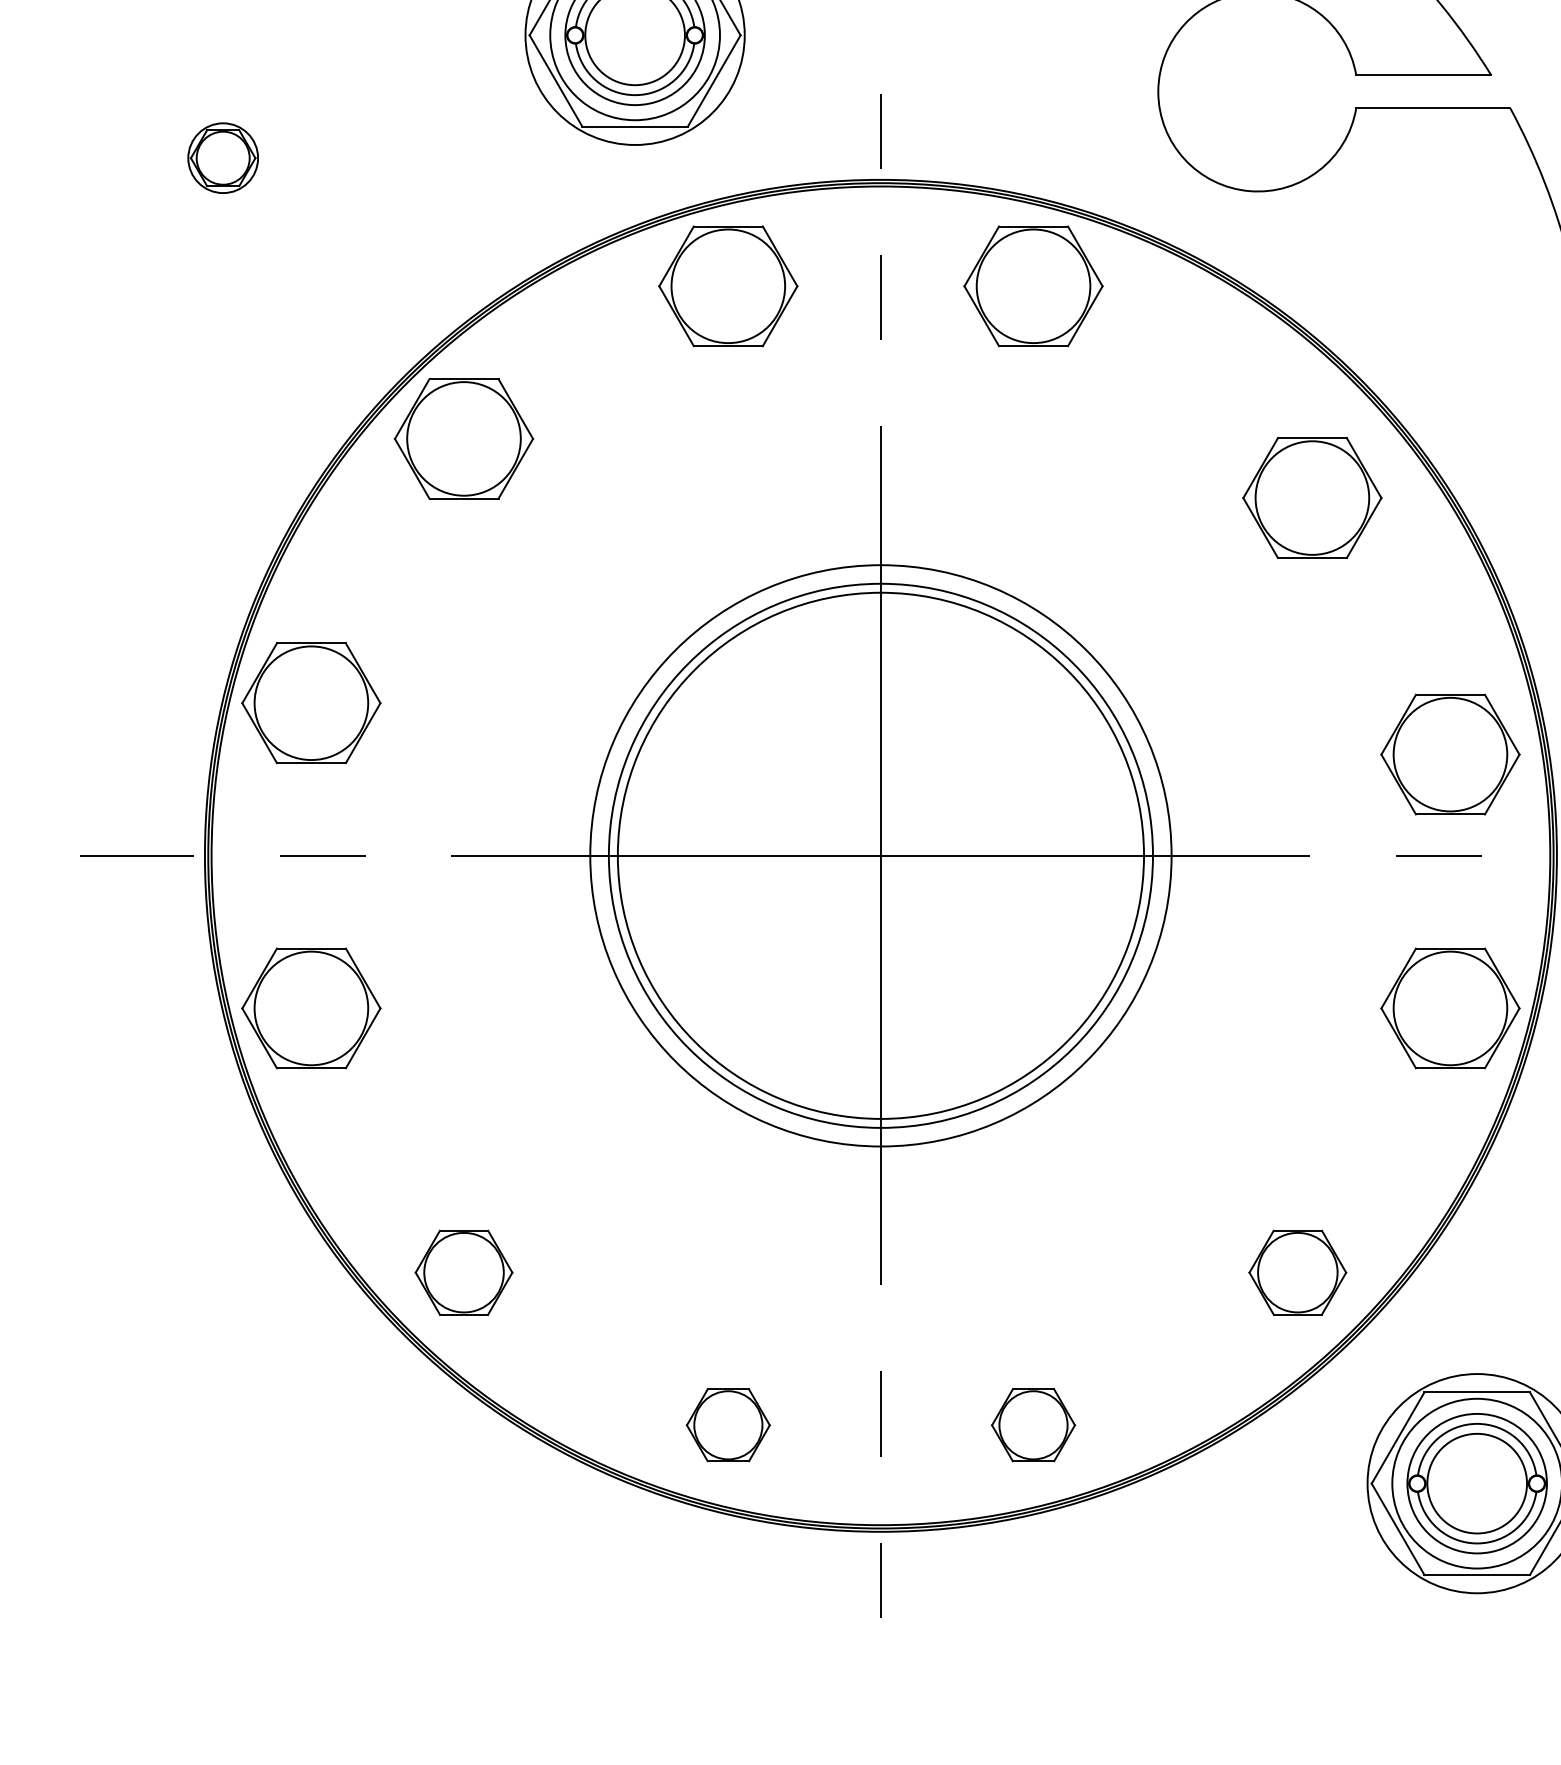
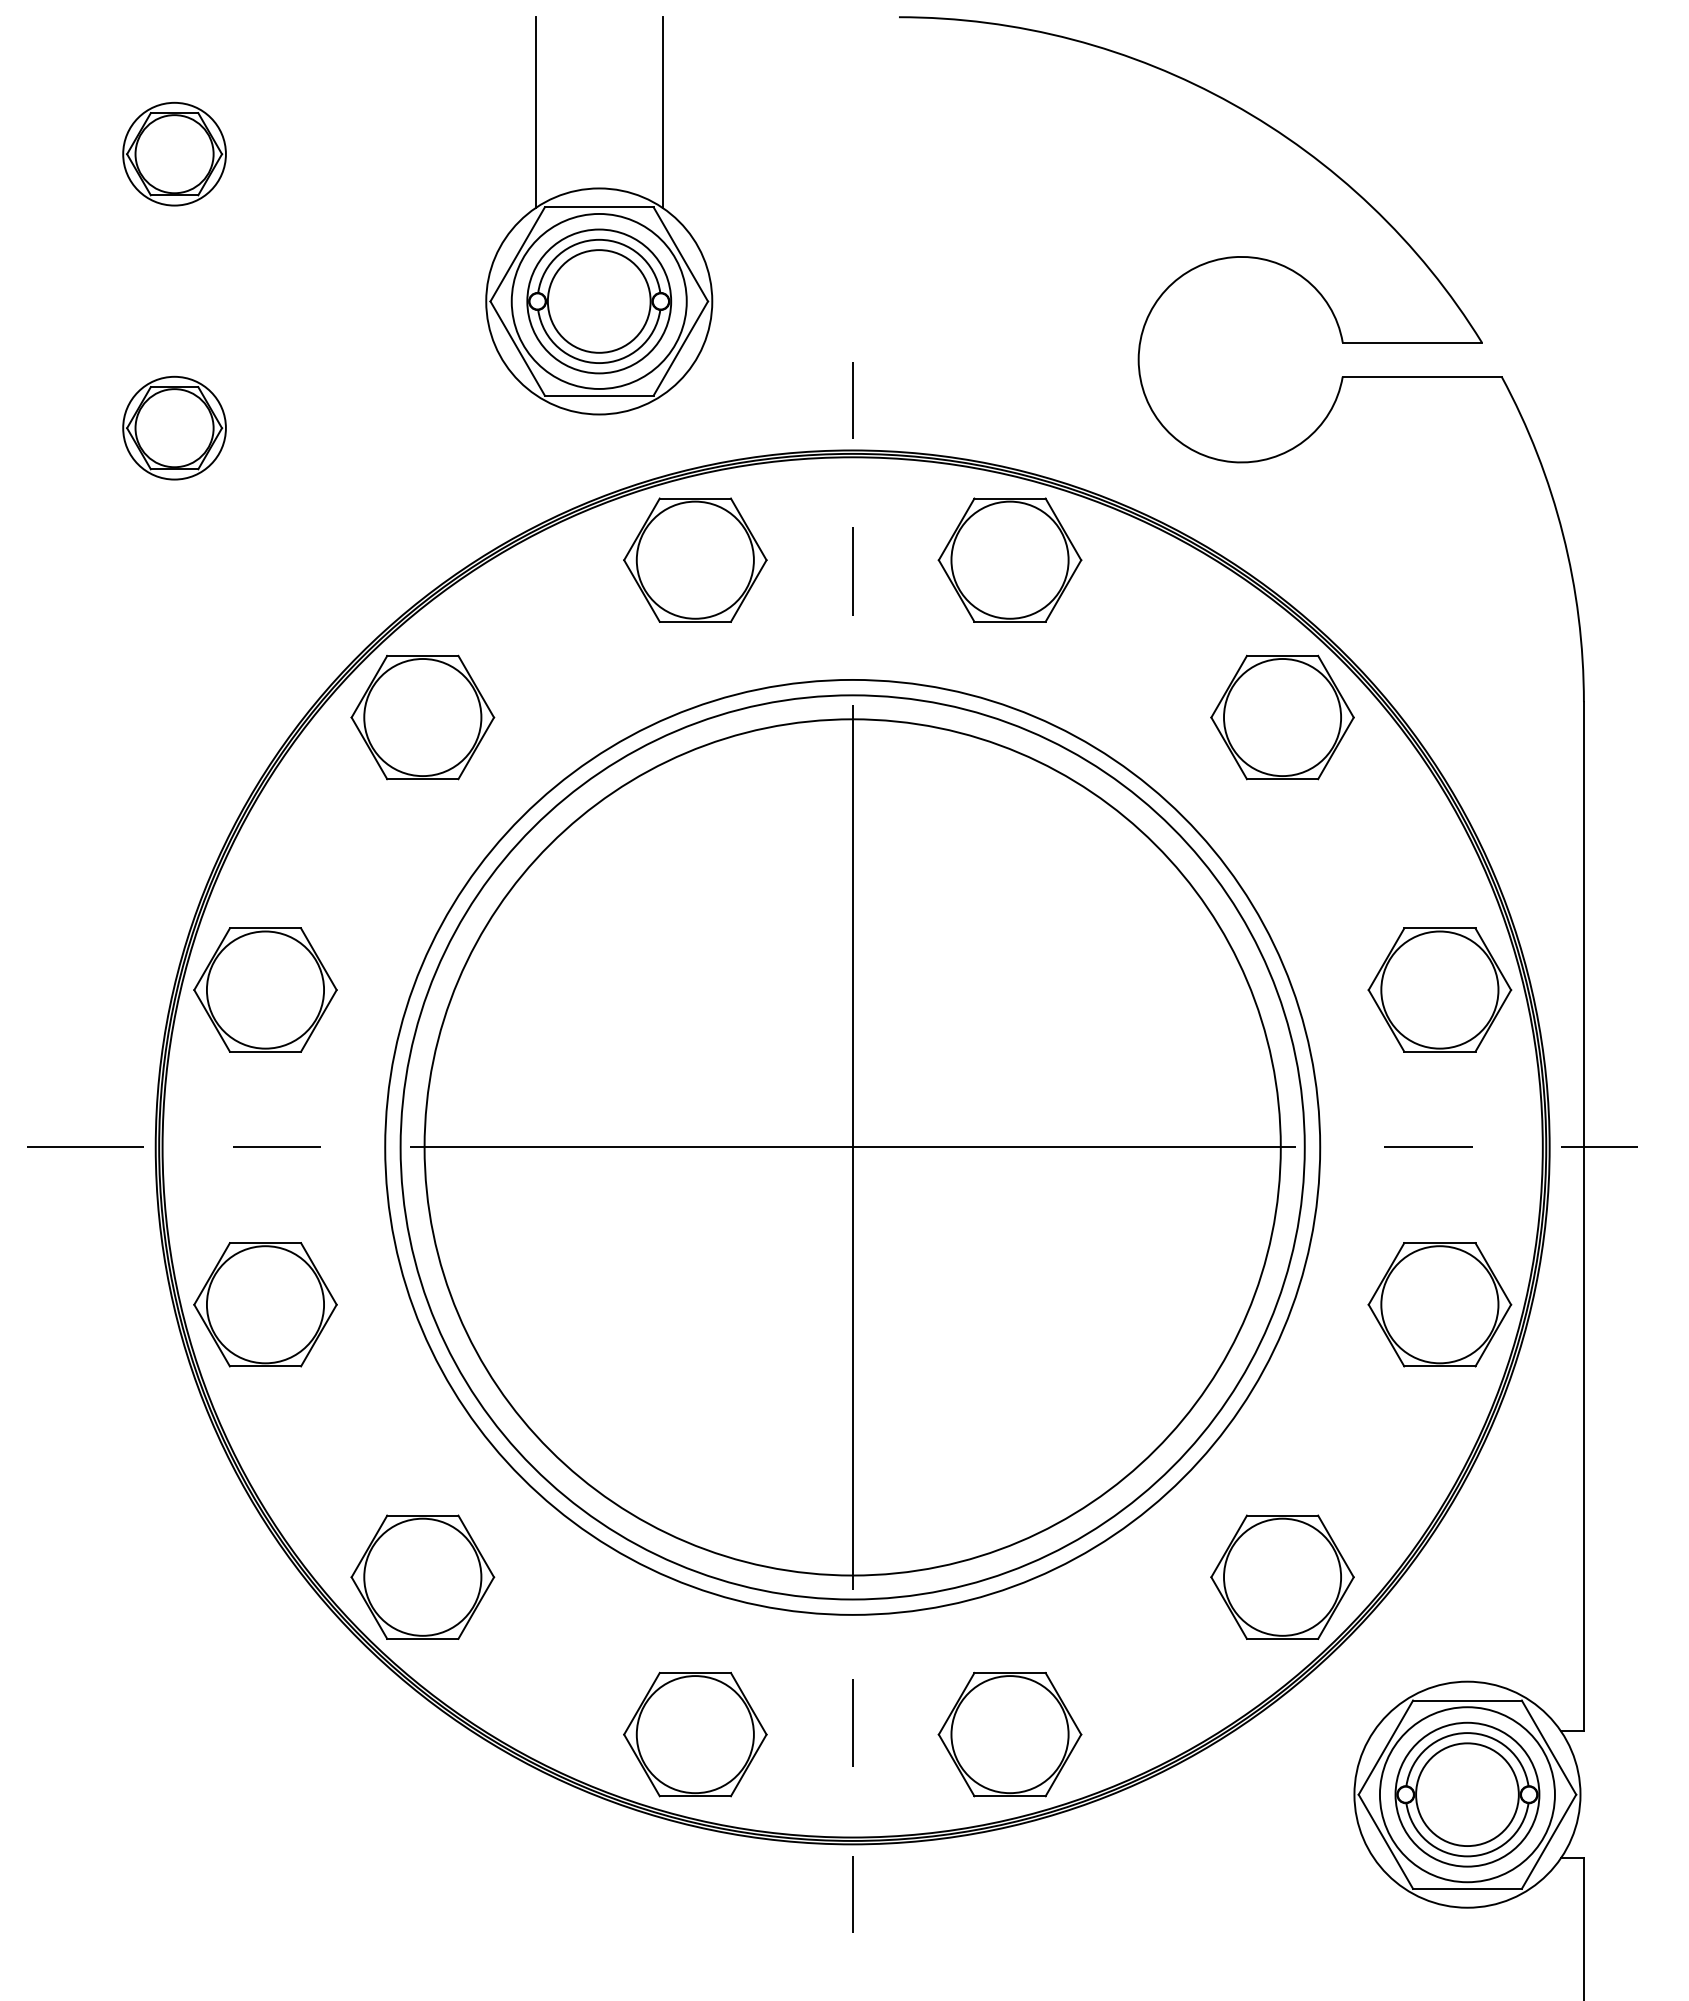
part: (223, 157) -> (174, 427), size x1.43
part: (1312, 498) -> (1282, 717), moved
part: (1450, 754) -> (1439, 989), moved
circle: (880, 854) -> (852, 1146), size x1.67
circle: (880, 855) -> (852, 1147), size x1.43
circle: (880, 855) -> (852, 1147), size x1.67
part: (463, 1272) -> (422, 1576), size x1.43
part: (1297, 1272) -> (1282, 1576), size x1.43
part: (728, 1425) -> (695, 1734), size x1.67
part: (1033, 1425) -> (1009, 1734), size x1.67

